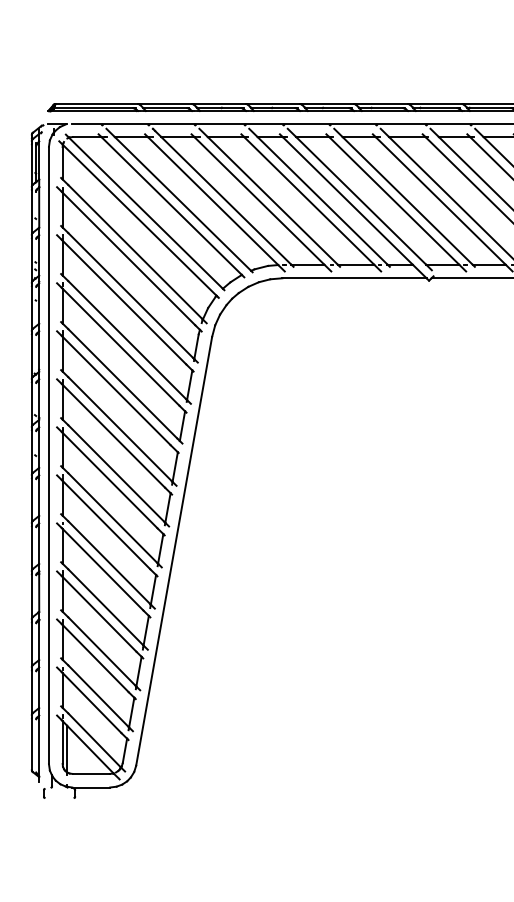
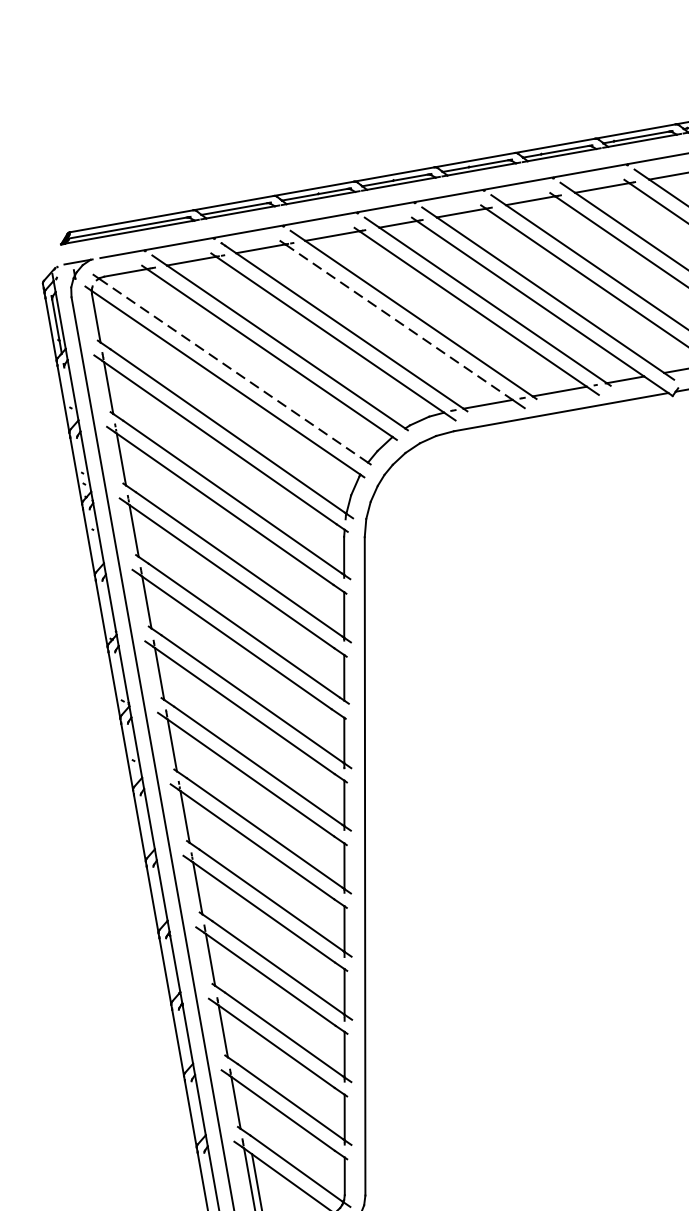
line: (259, 201) -> (399, 323), solid -> dashed
line: (145, 213) -> (232, 371), solid -> dashed

